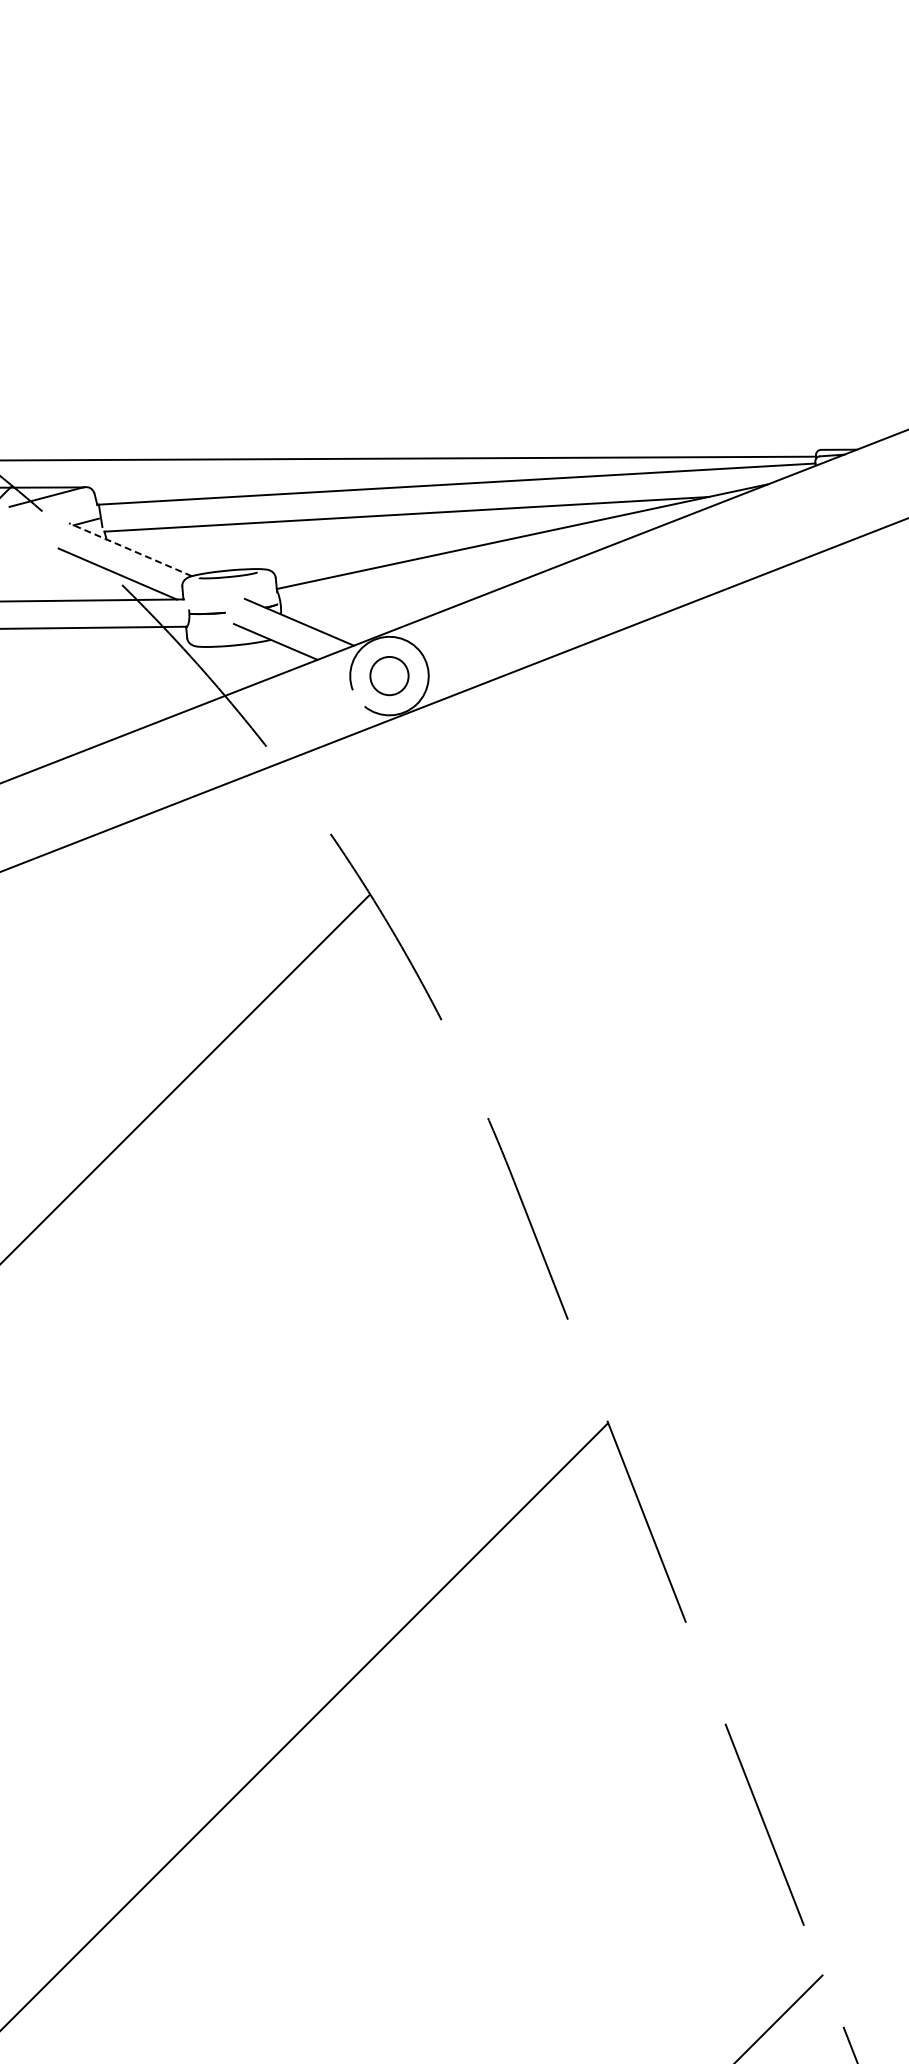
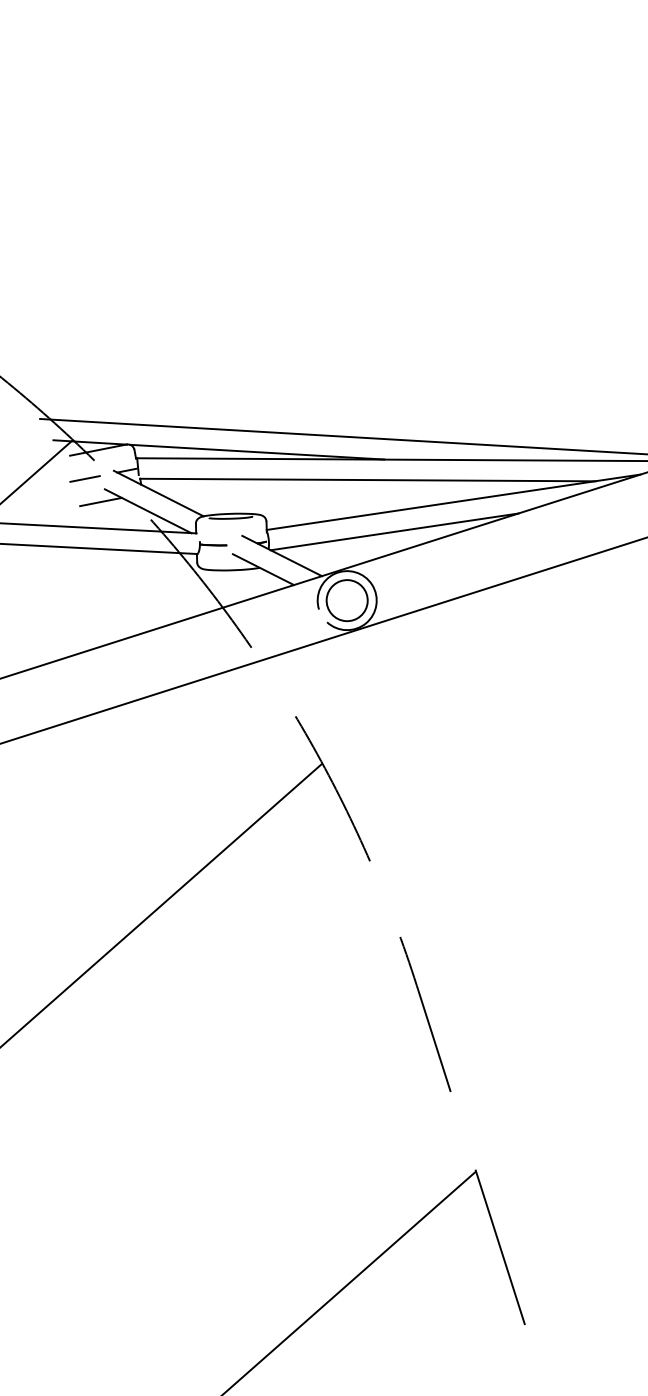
line: (257, 486) -> (257, 452), added
line: (31, 536) -> (85, 478), added
line: (130, 549) -> (158, 493), dashed -> solid
line: (54, 565) -> (101, 501), added
line: (446, 580) -> (394, 531), added
circle: (389, 675) -> (347, 600), size x1.43

